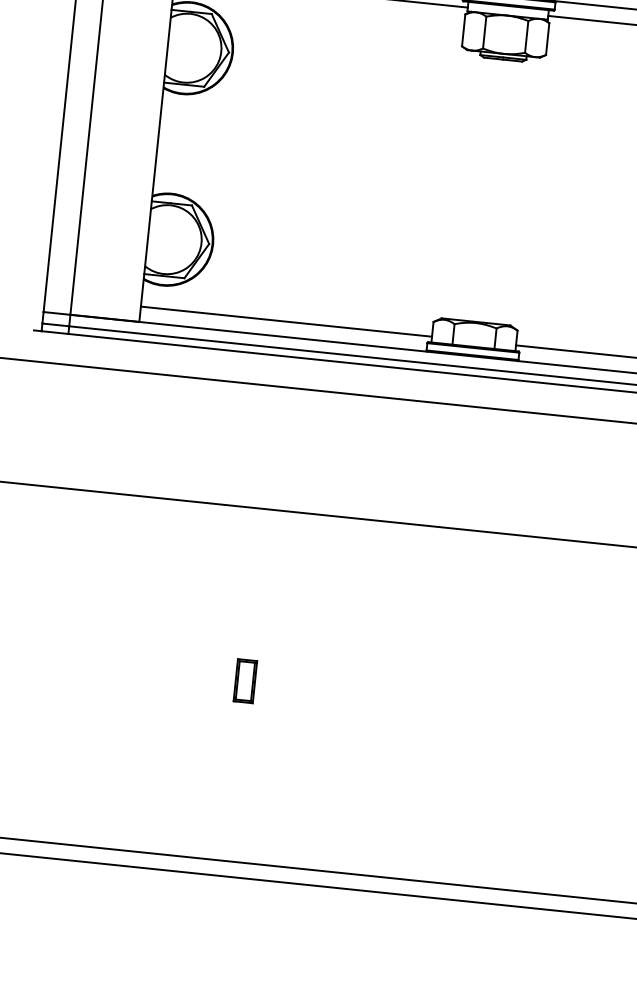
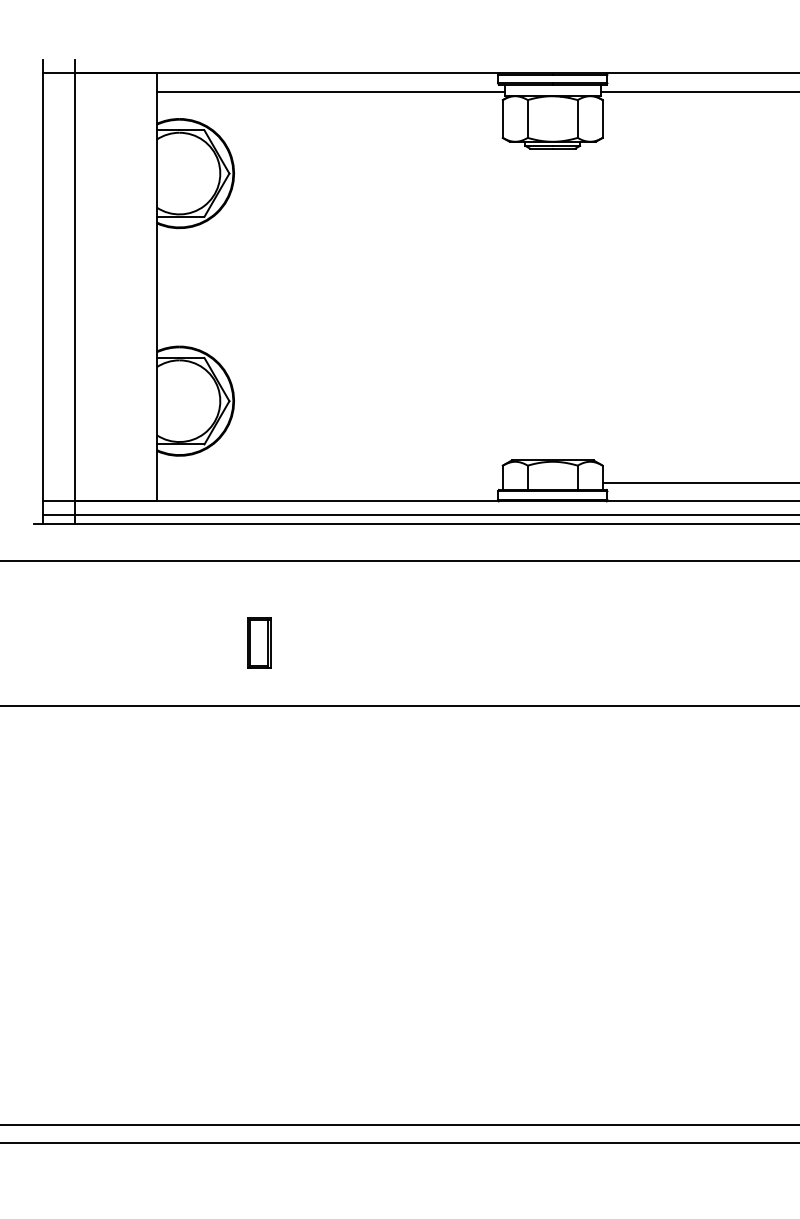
line: (286, 321) -> (329, 483), removed
part: (245, 680) -> (259, 642), moved

